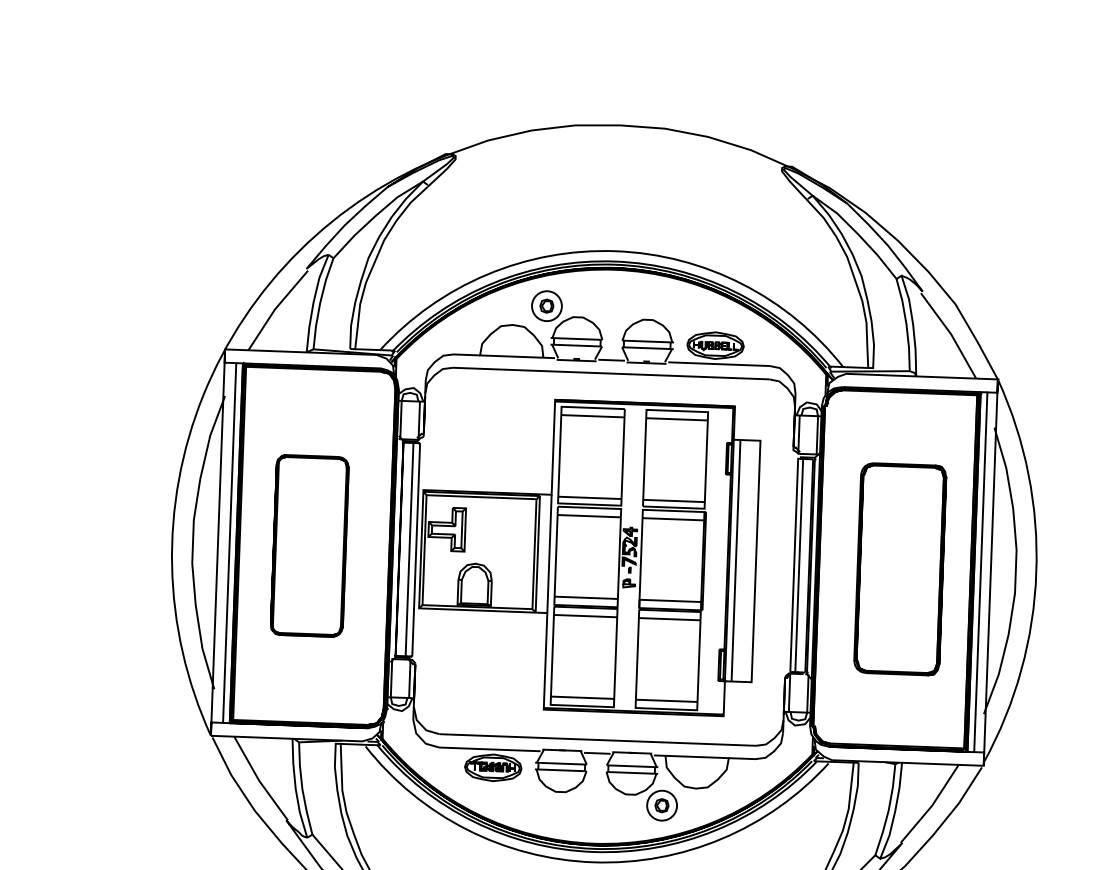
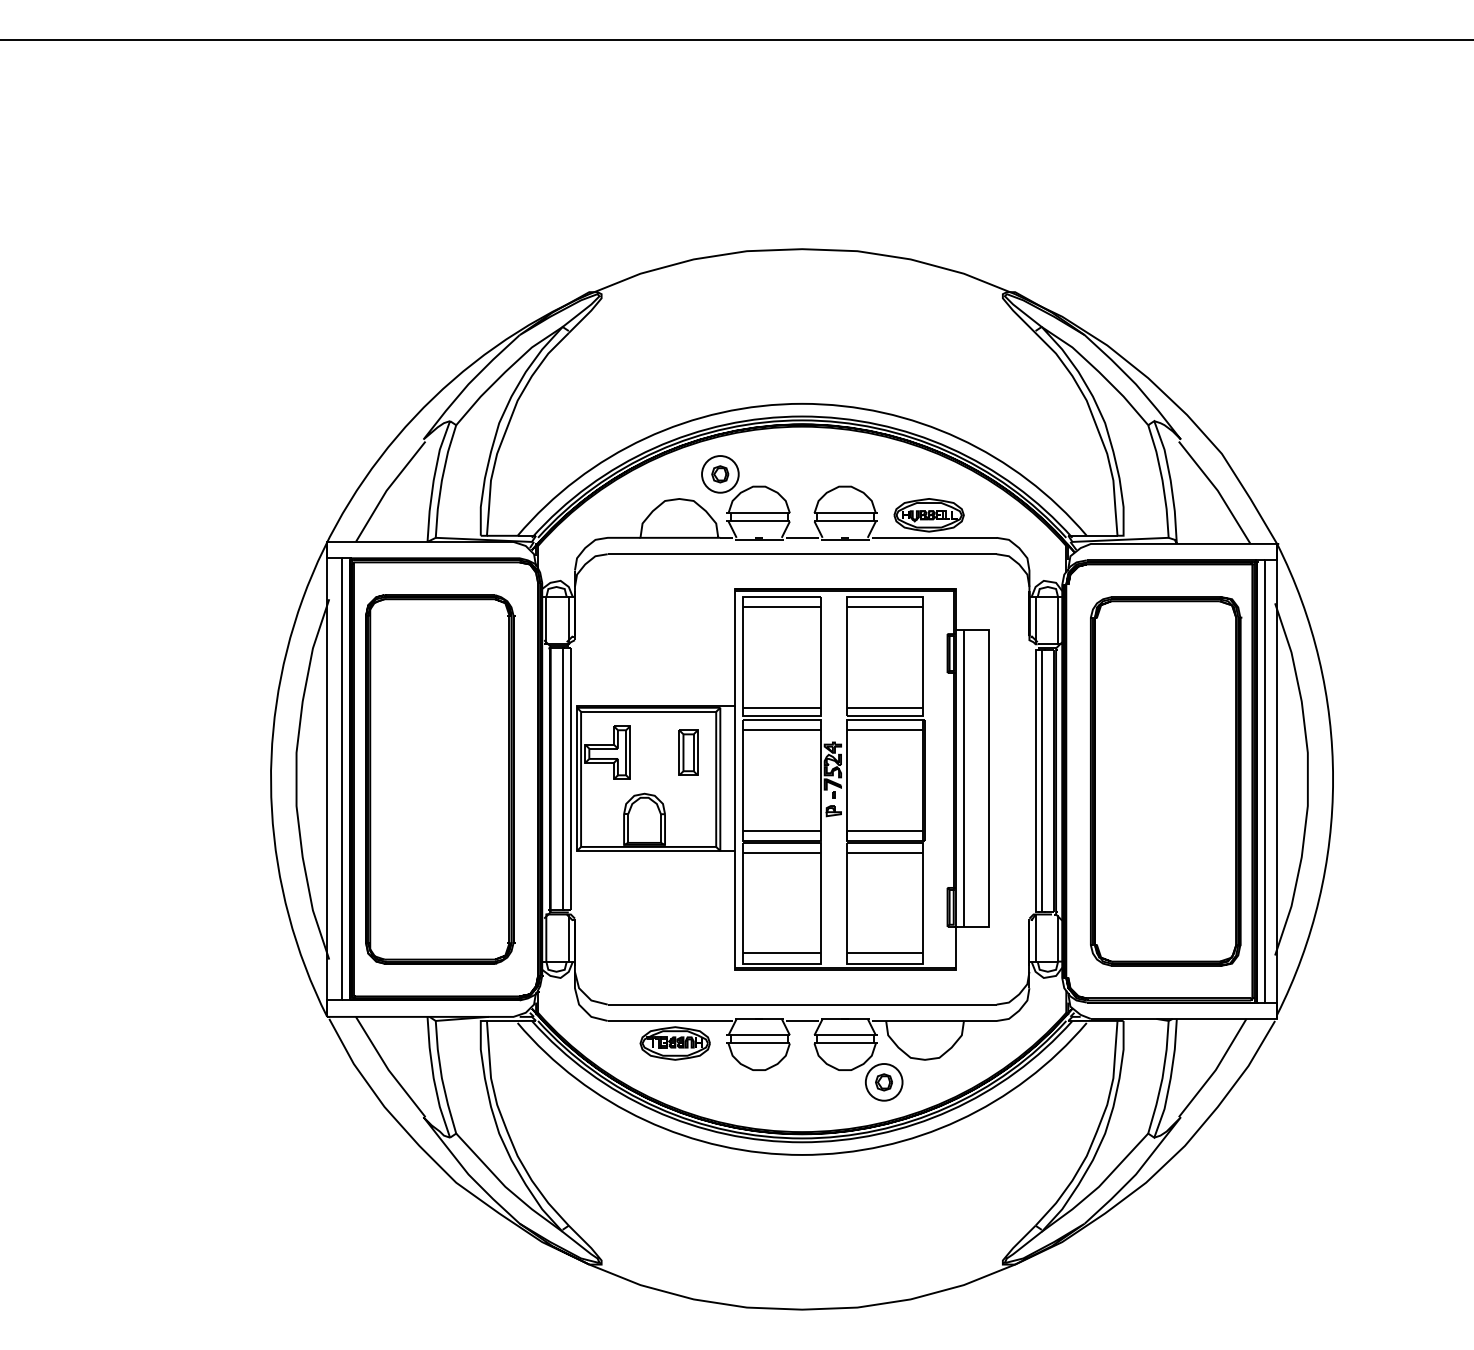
part: (512, 531) -> (688, 752), added
part: (310, 546) -> (440, 779), size x1.67
part: (900, 569) -> (1166, 781), size x1.43

